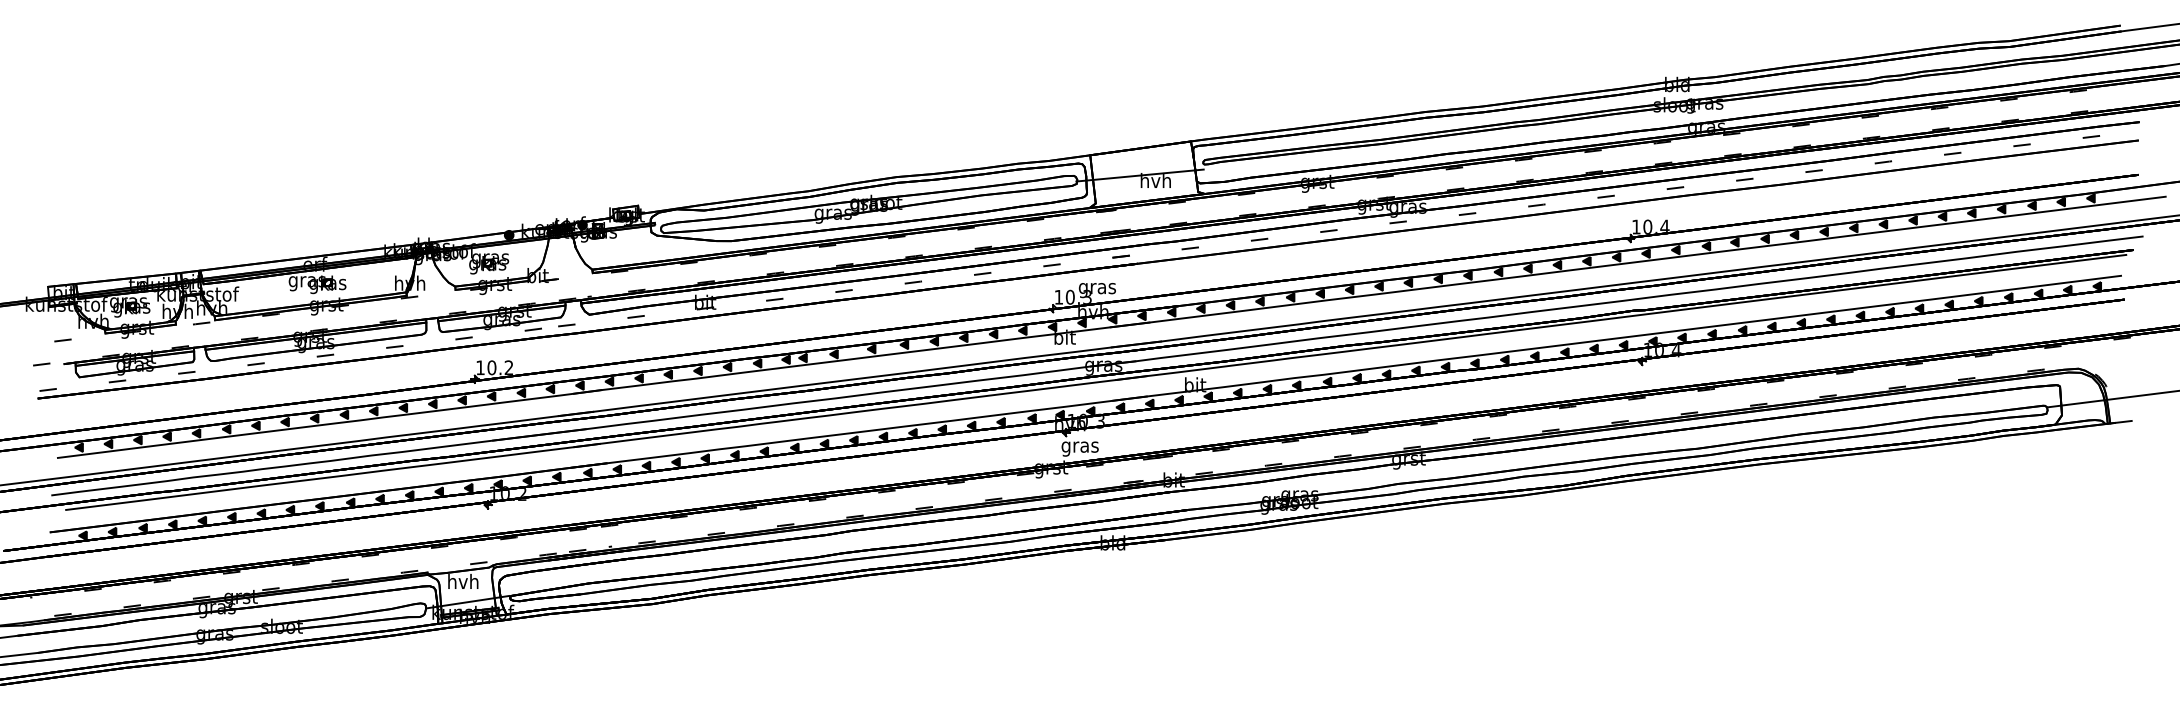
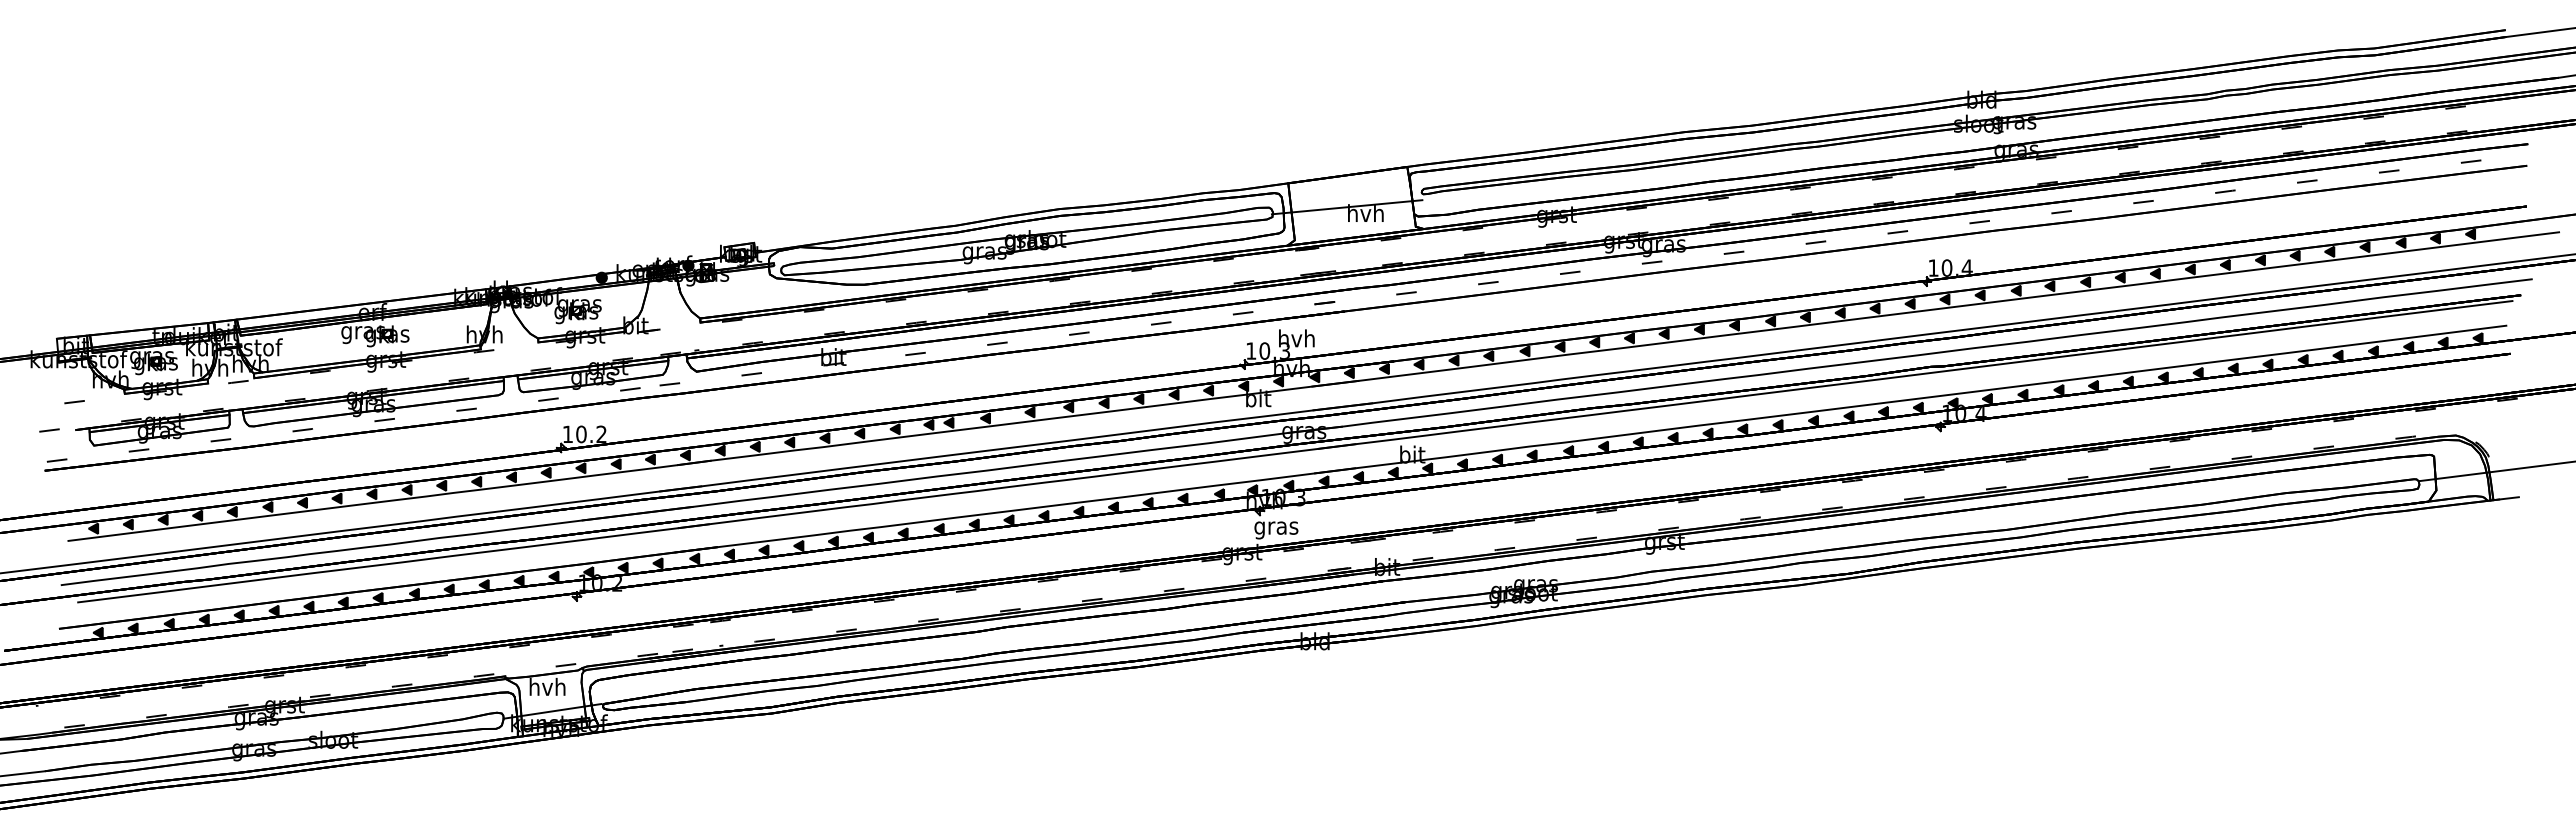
text: (1097, 288) -> (1296, 340), gras -> hvh

